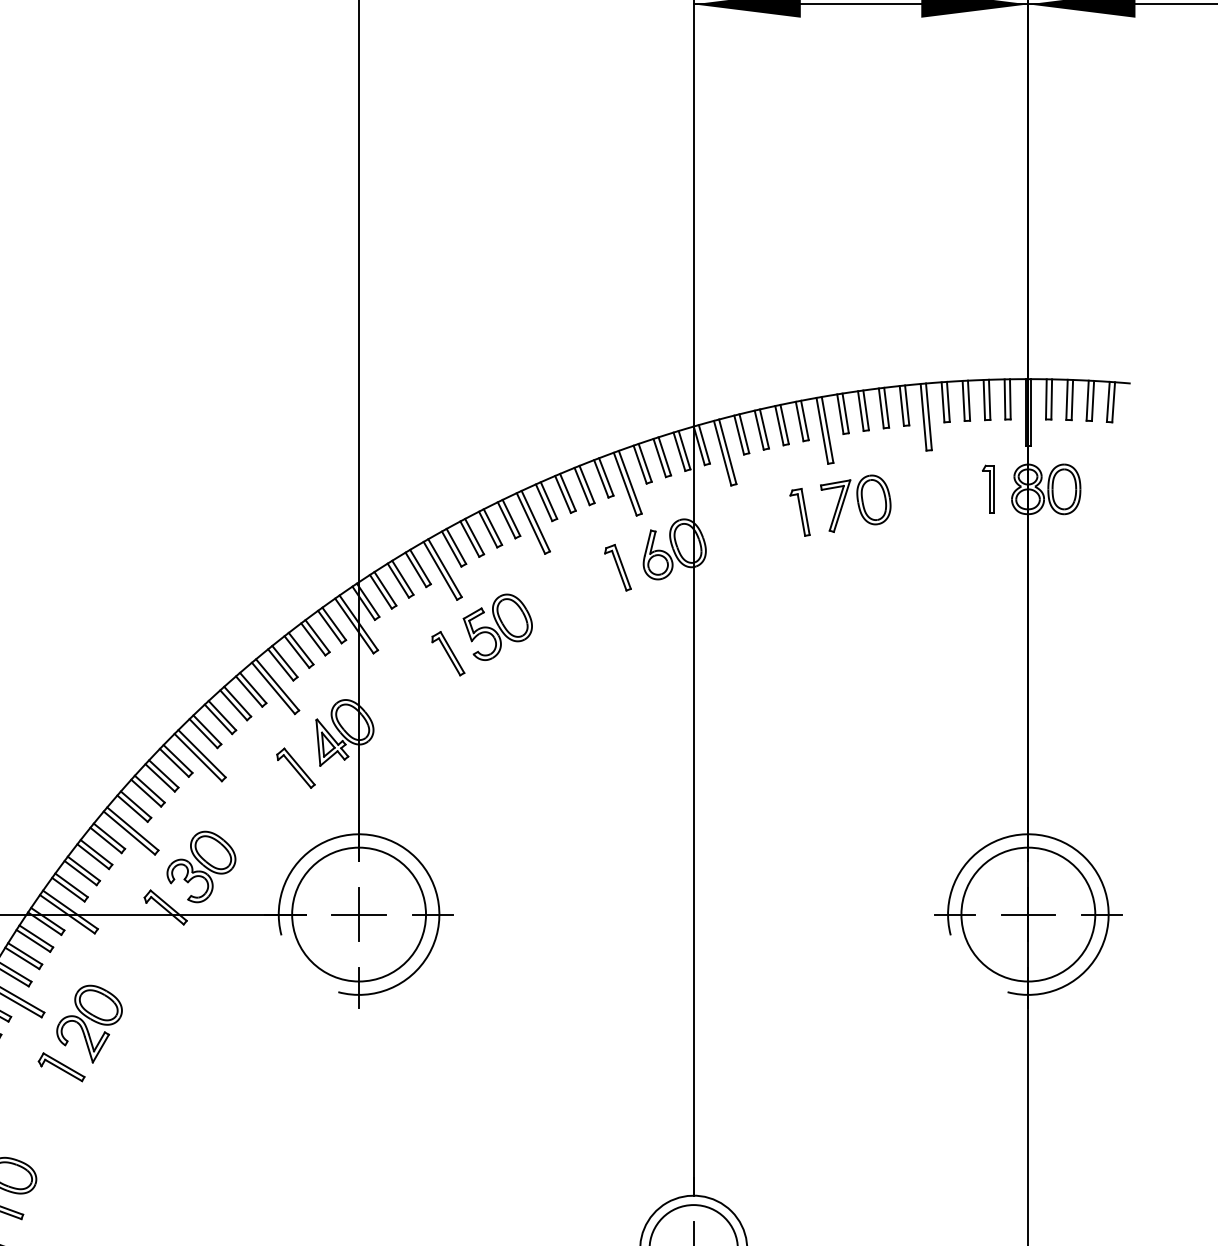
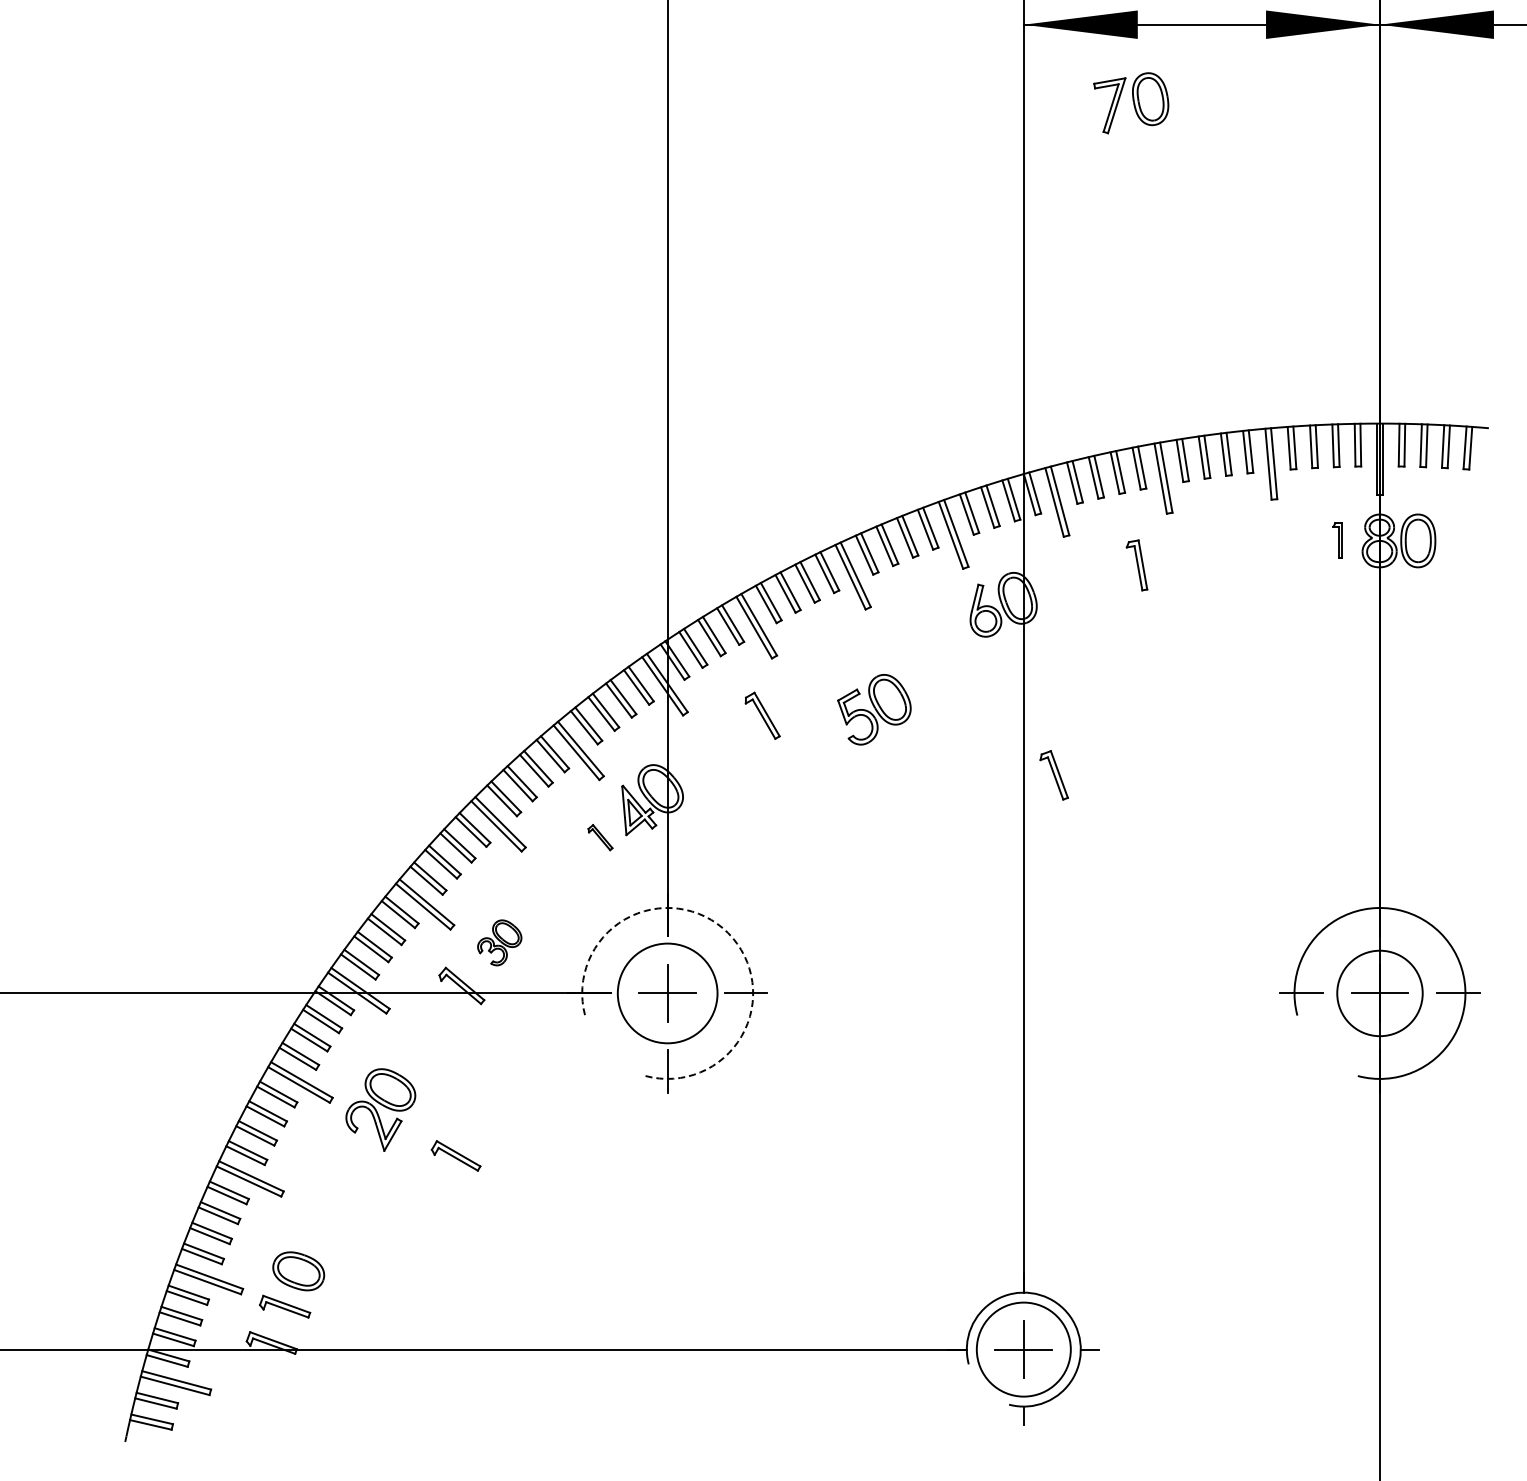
part: (988, 488) -> (1337, 540), size x0.7
part: (855, 504) -> (1131, 103), moved
part: (617, 567) -> (1053, 775), moved
part: (497, 627) -> (874, 709), moved
part: (295, 768) -> (600, 837), size x0.6
arc: (416, 858) -> (728, 933), solid -> dashed
part: (201, 866) -> (499, 942), size x0.6
circle: (358, 914) -> (667, 993), size x0.7
circle: (1027, 914) -> (1379, 993), size x0.6
part: (61, 1066) -> (455, 1155), moved

